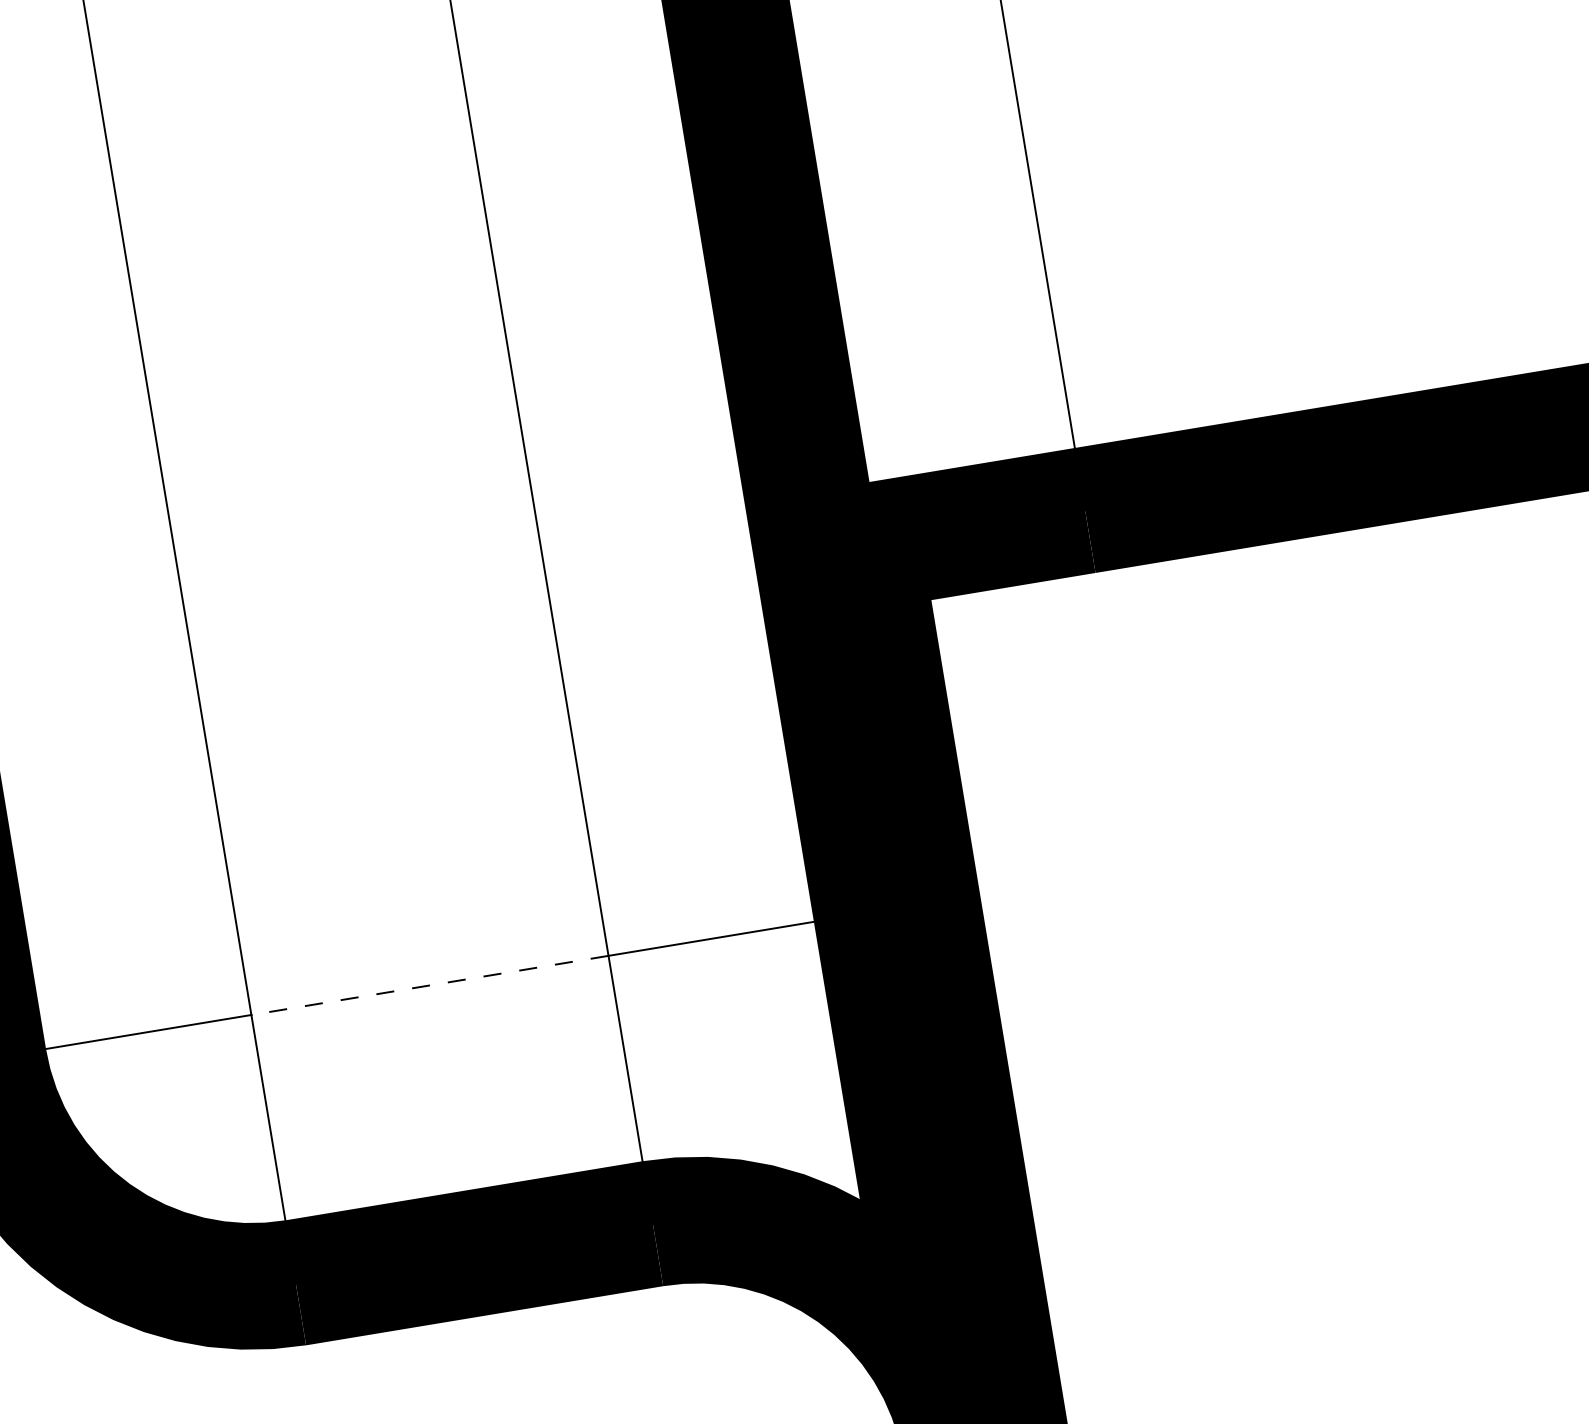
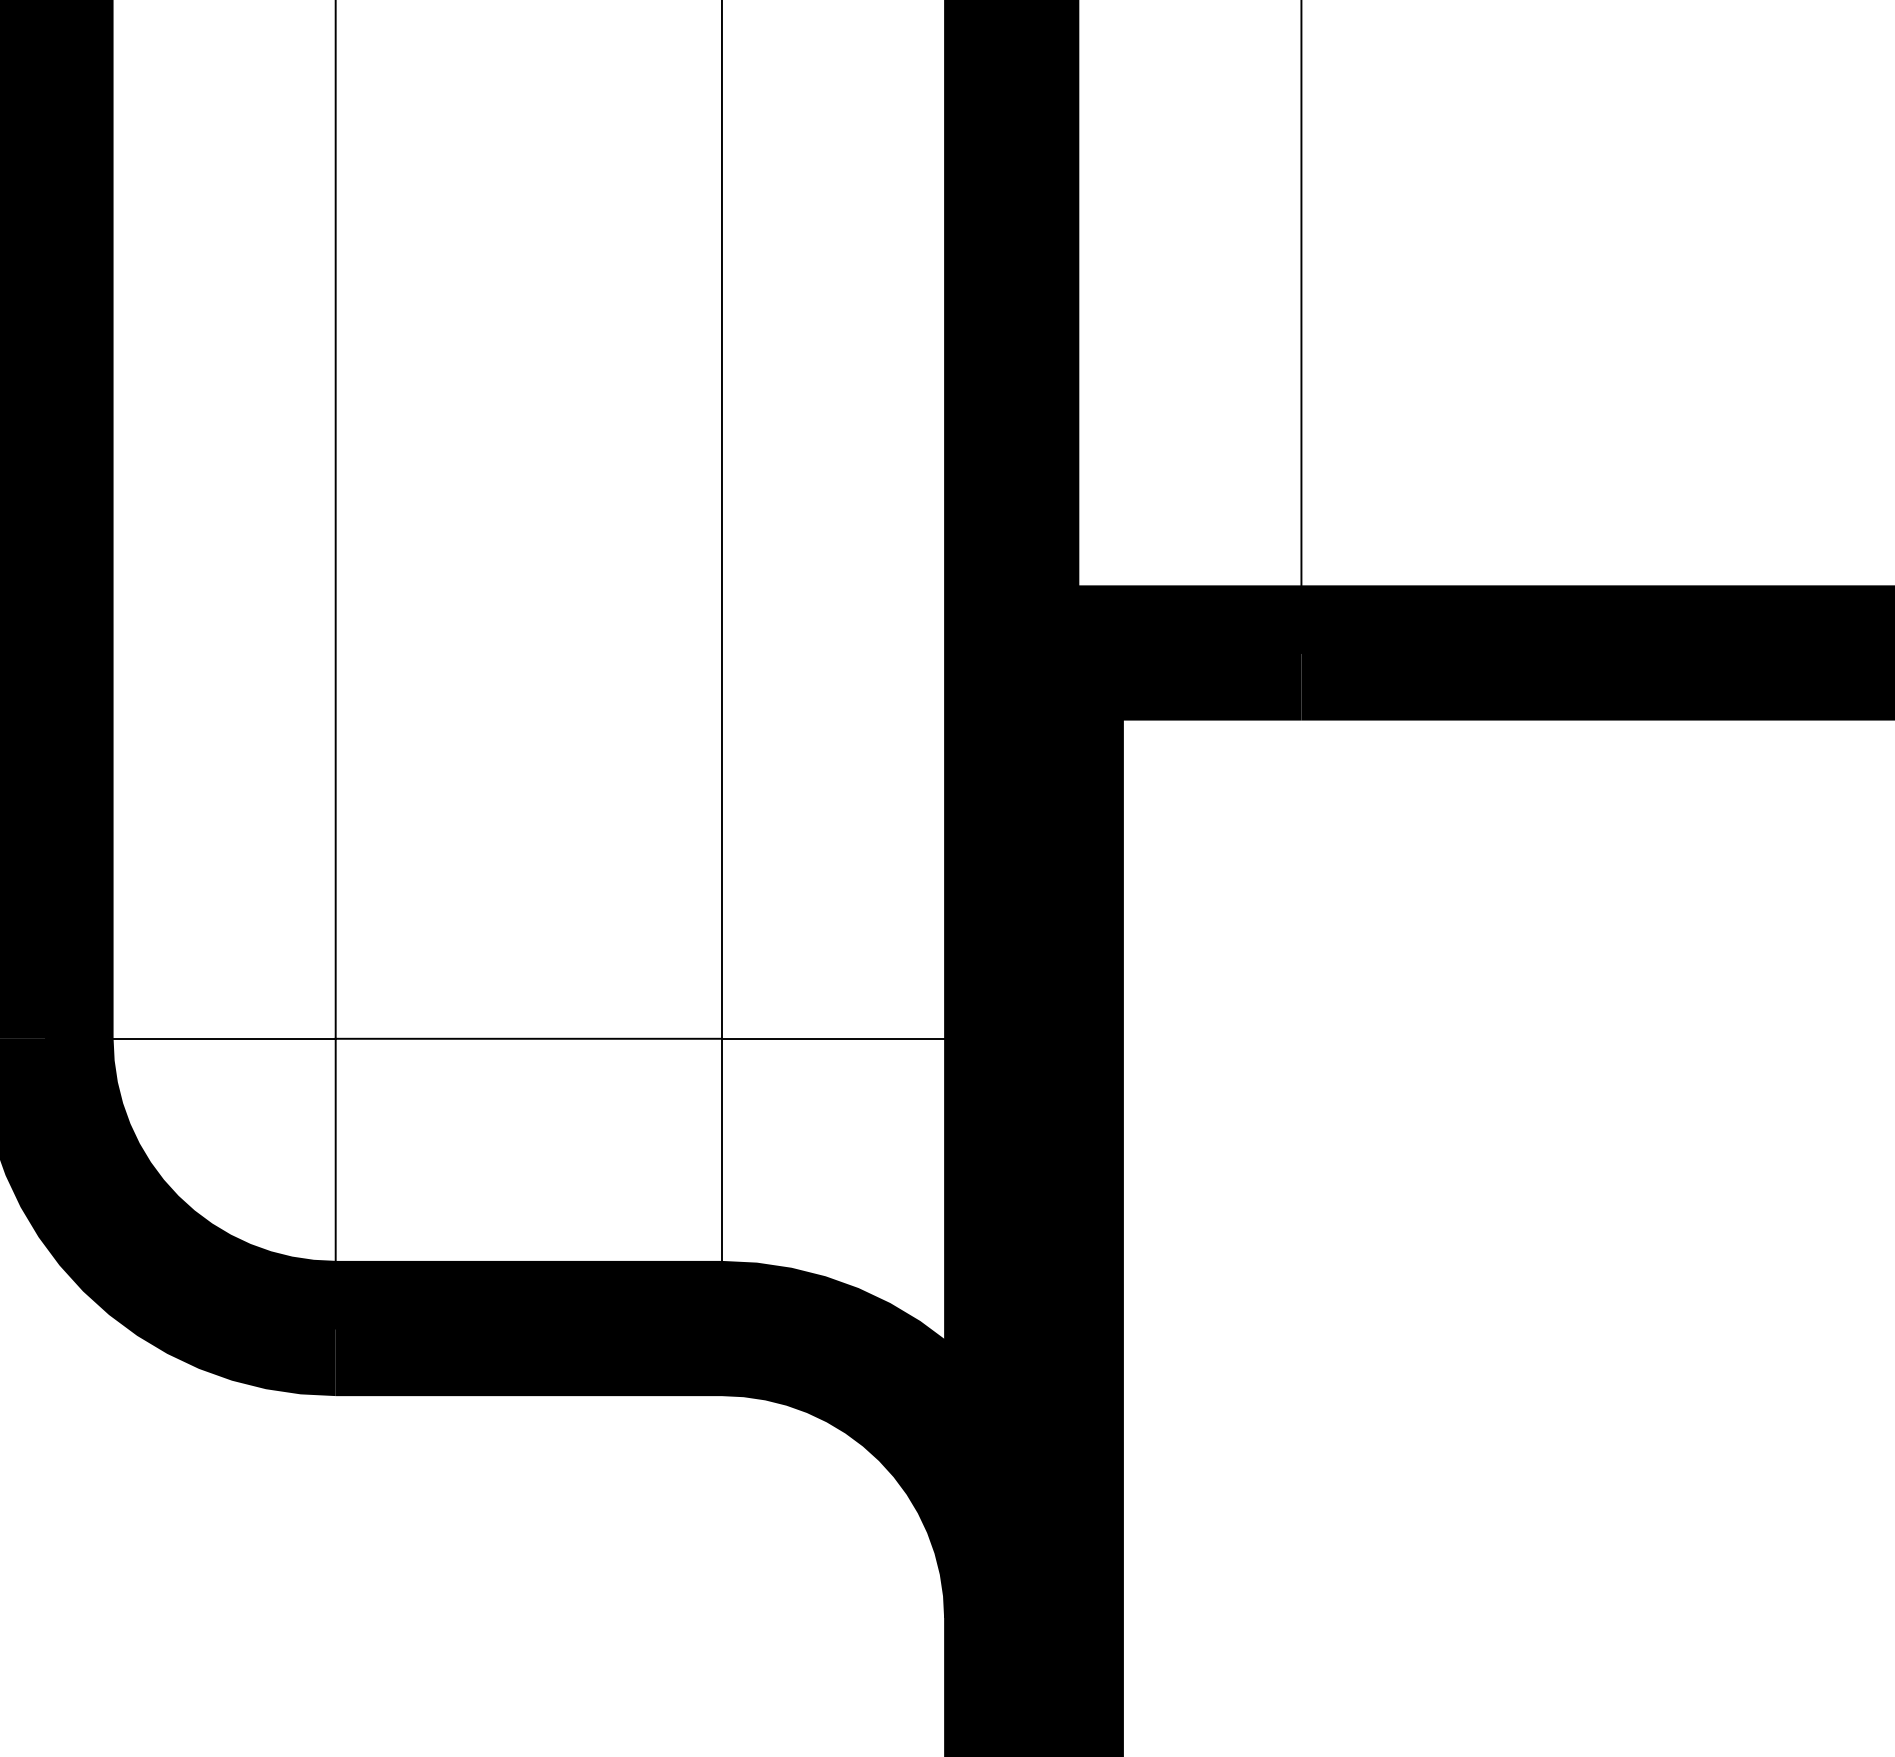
line: (429, 985) -> (528, 1038), dashed -> solid

